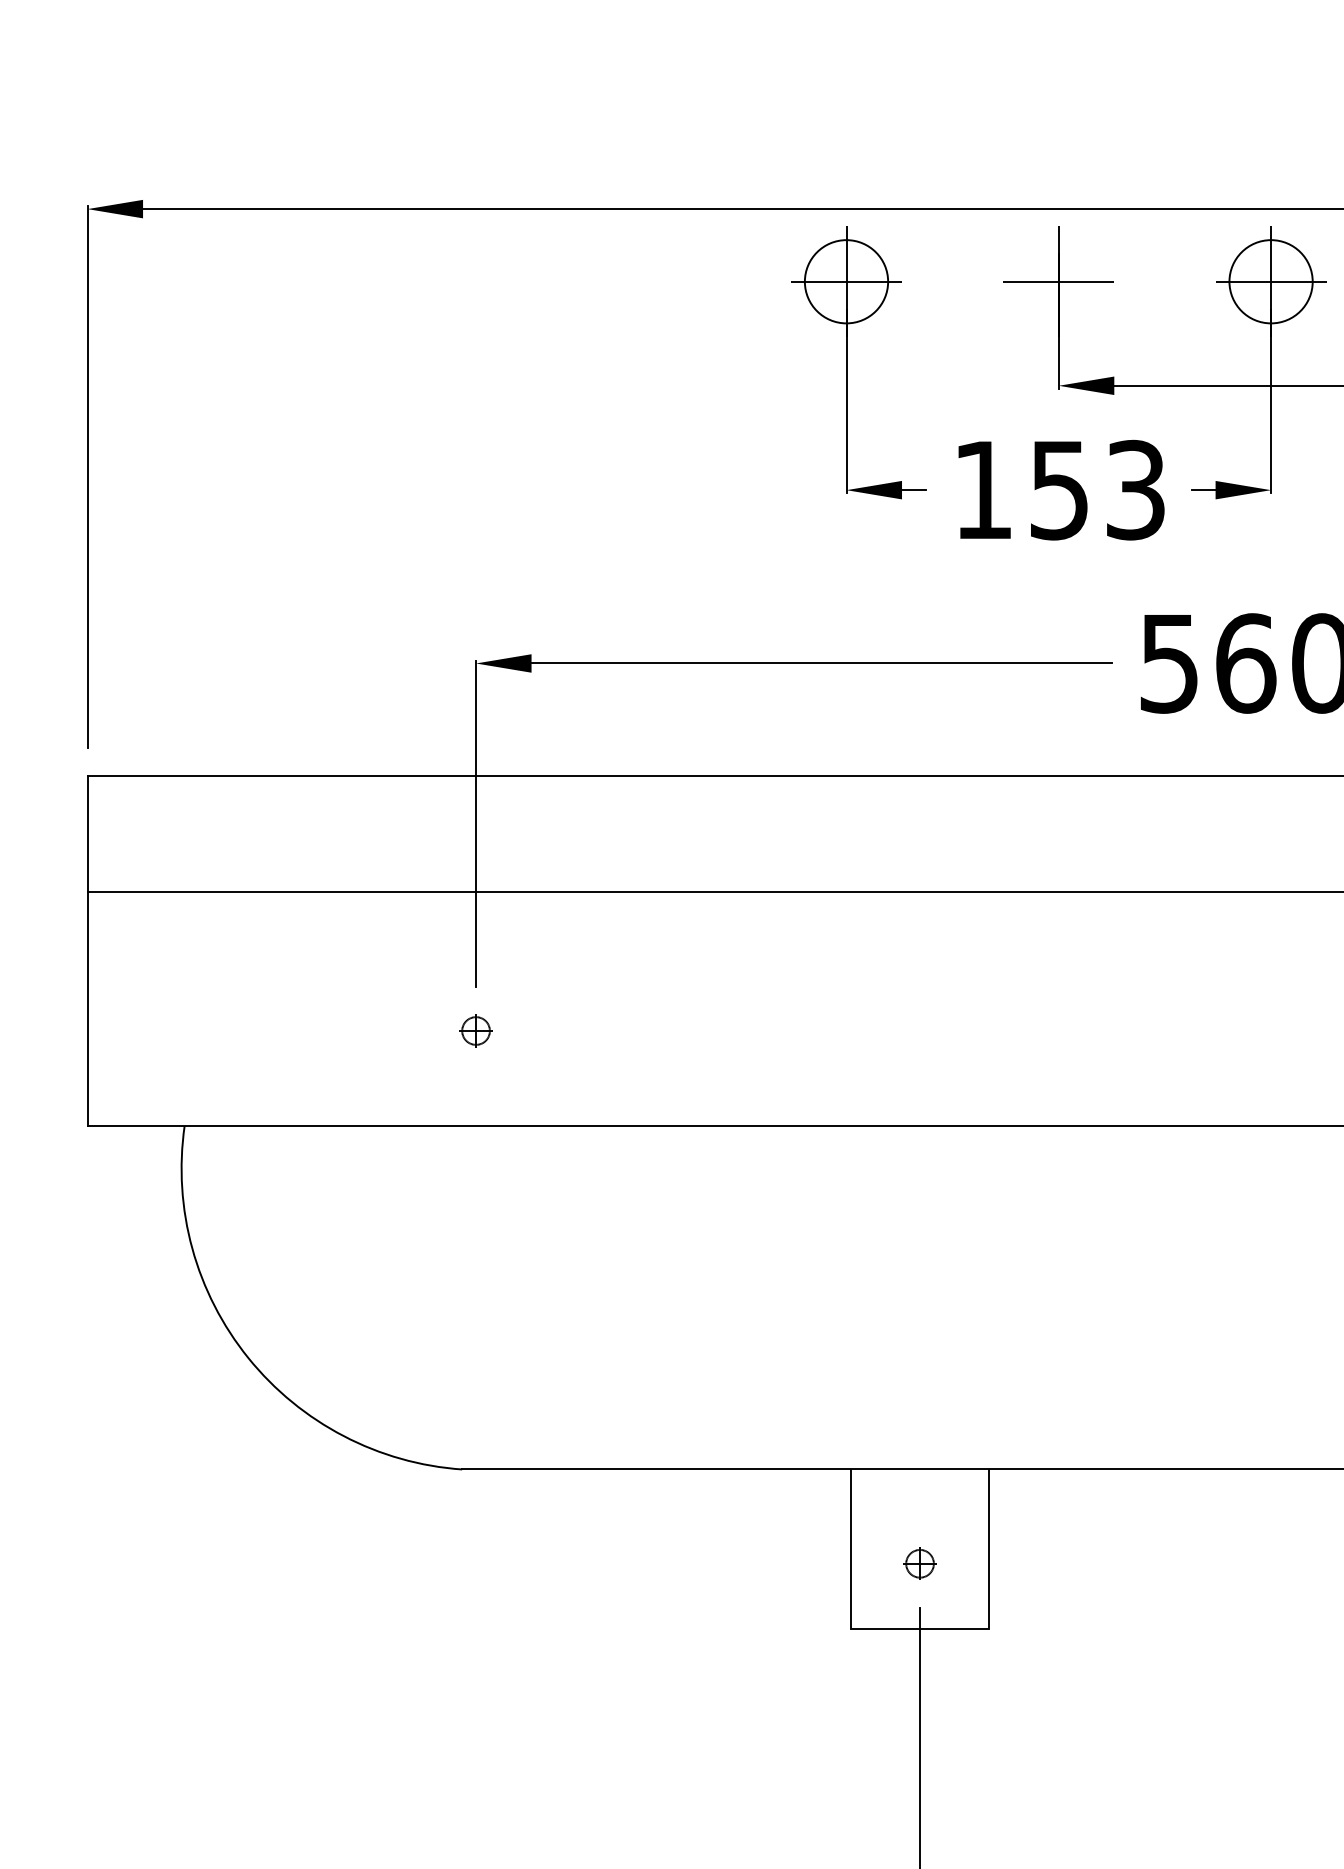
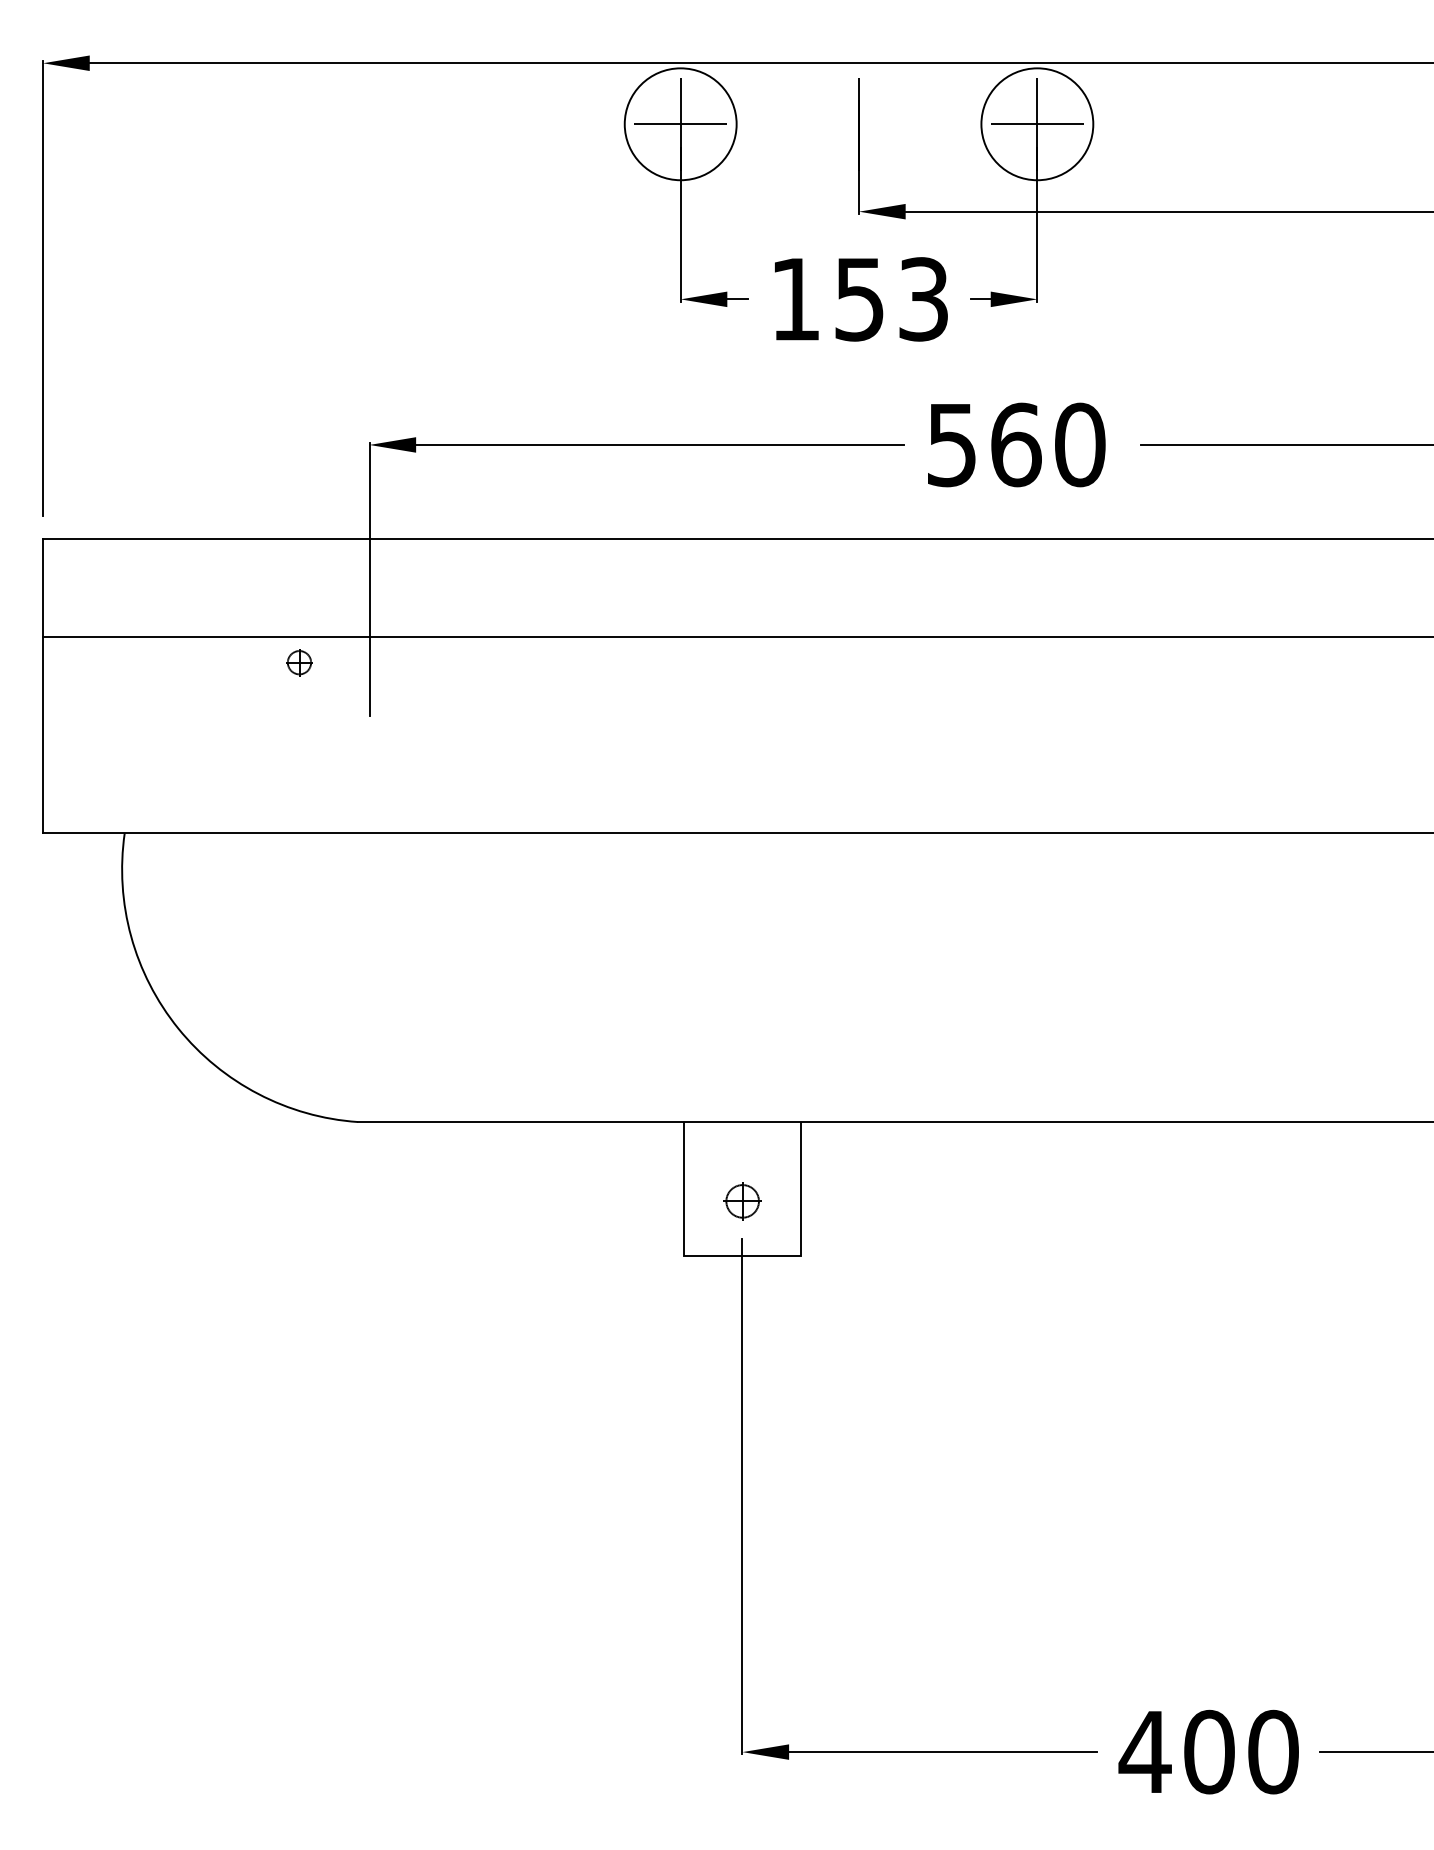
circle: (846, 282) -> (680, 124), size x1.6
line: (1058, 282) -> (858, 124), removed
circle: (1271, 282) -> (1037, 124), size x1.6
part: (476, 1030) -> (299, 662), moved
part: (918, 1562) -> (741, 1200), size x1.4

